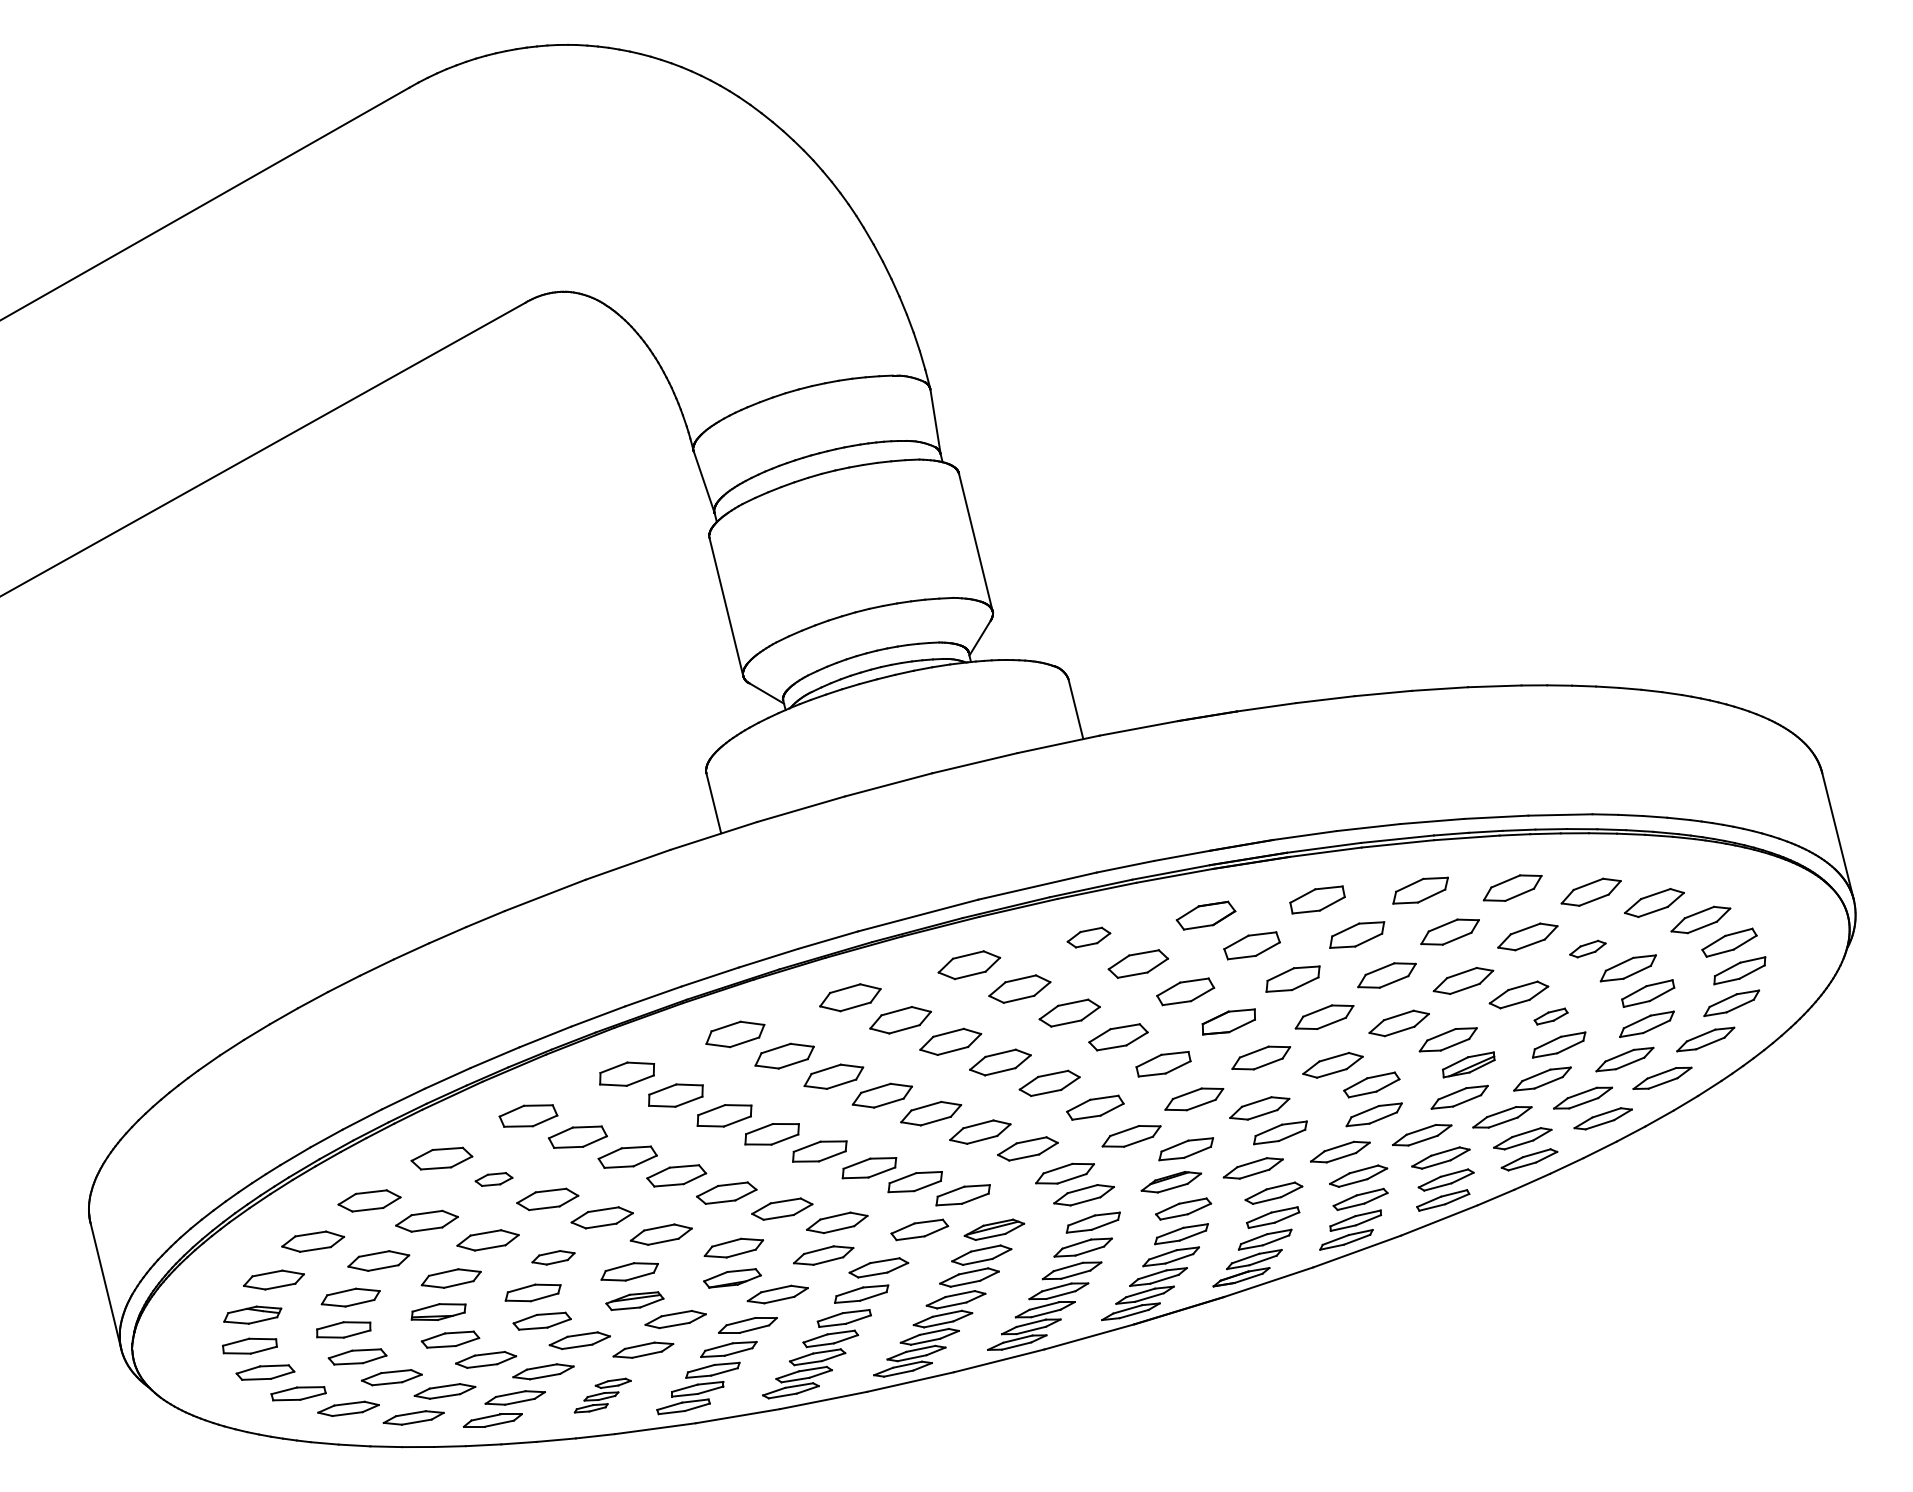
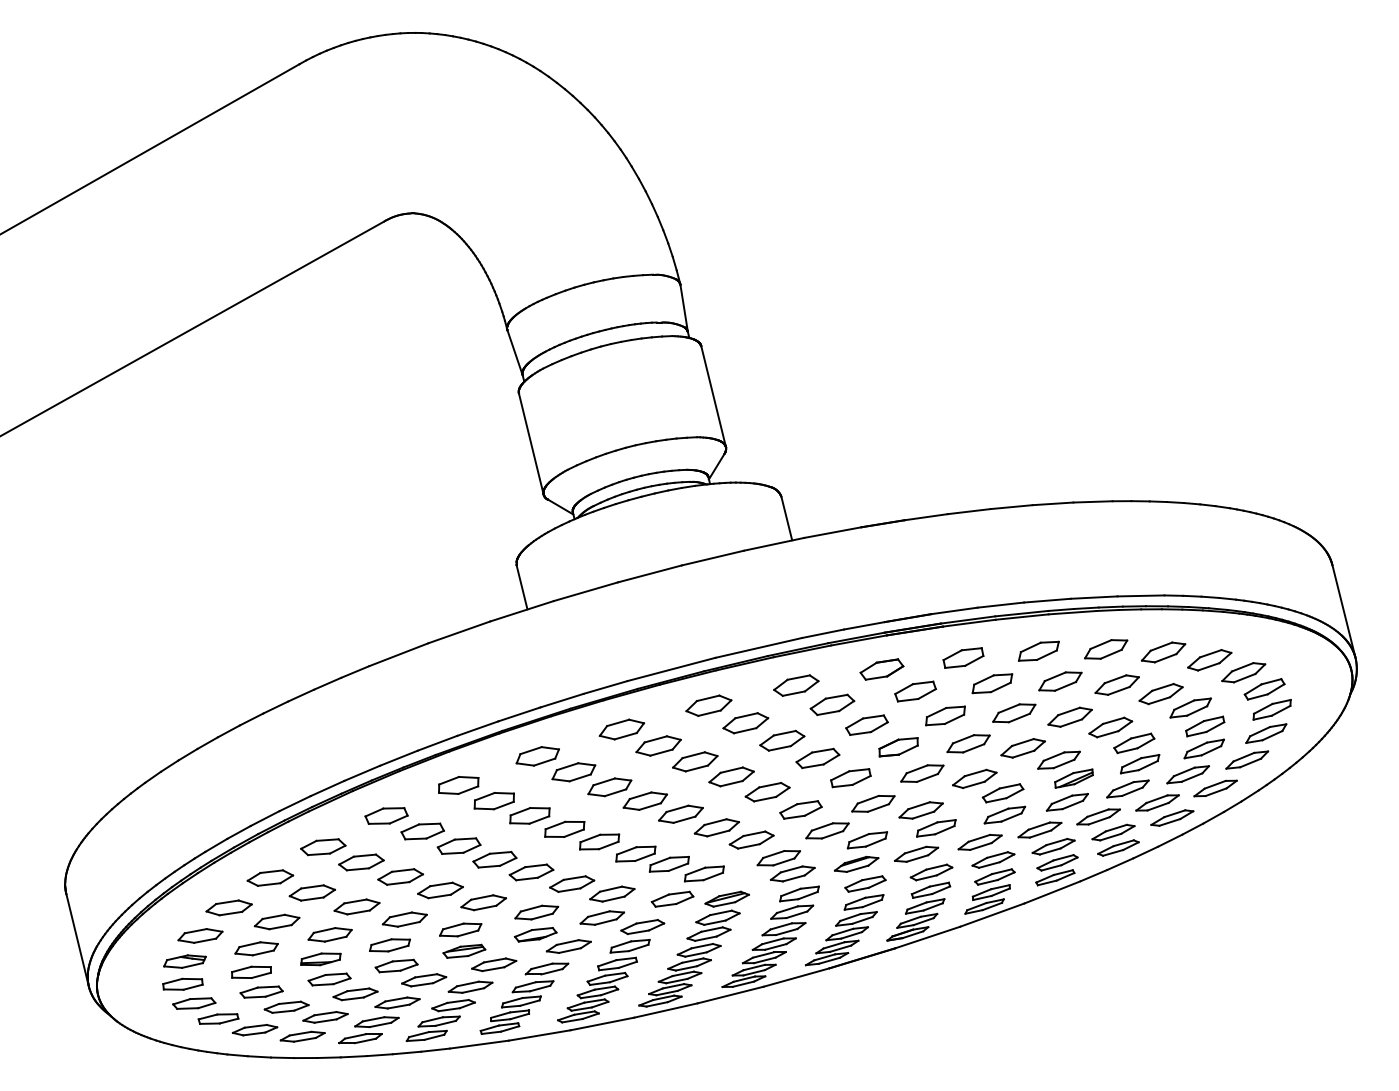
part: (1088, 937) -> (796, 685), size x1.43
part: (1587, 948) -> (1160, 693), size x1.67
part: (1550, 1016) -> (1133, 743), size x1.67
part: (493, 1179) -> (361, 862), size x1.67
part: (553, 1257) -> (404, 919), size x1.43
part: (602, 1395) -> (440, 1020), size x1.67

